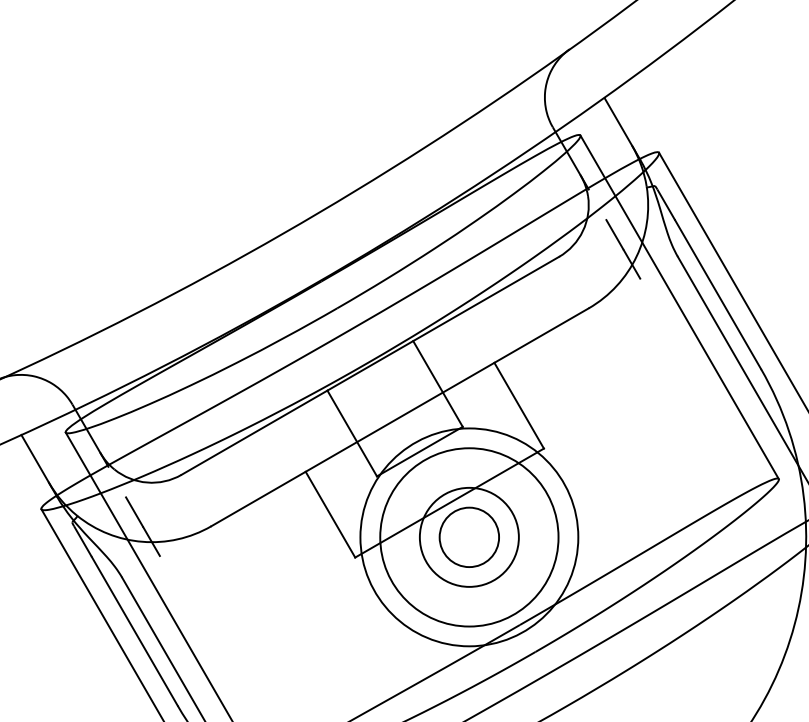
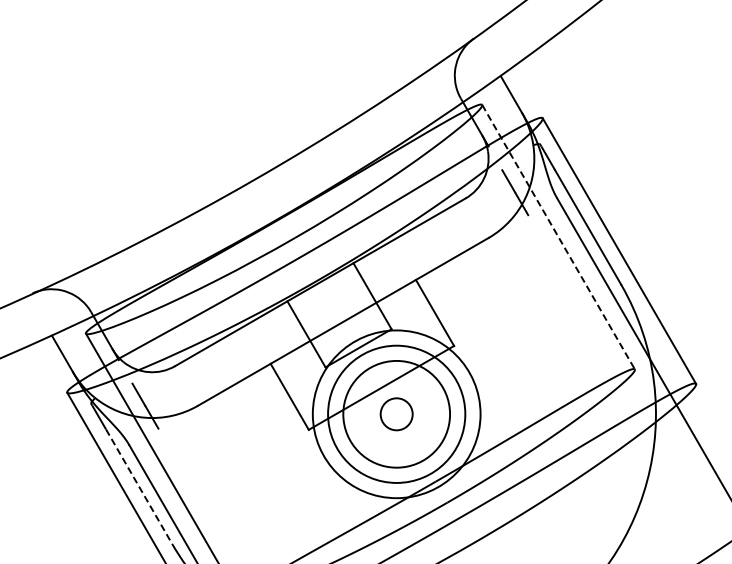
line: (679, 307) -> (558, 237), solid -> dashed
circle: (469, 537) -> (396, 414), size x0.7
circle: (469, 537) -> (396, 414), size x1.4
line: (135, 632) -> (139, 487), solid -> dashed

